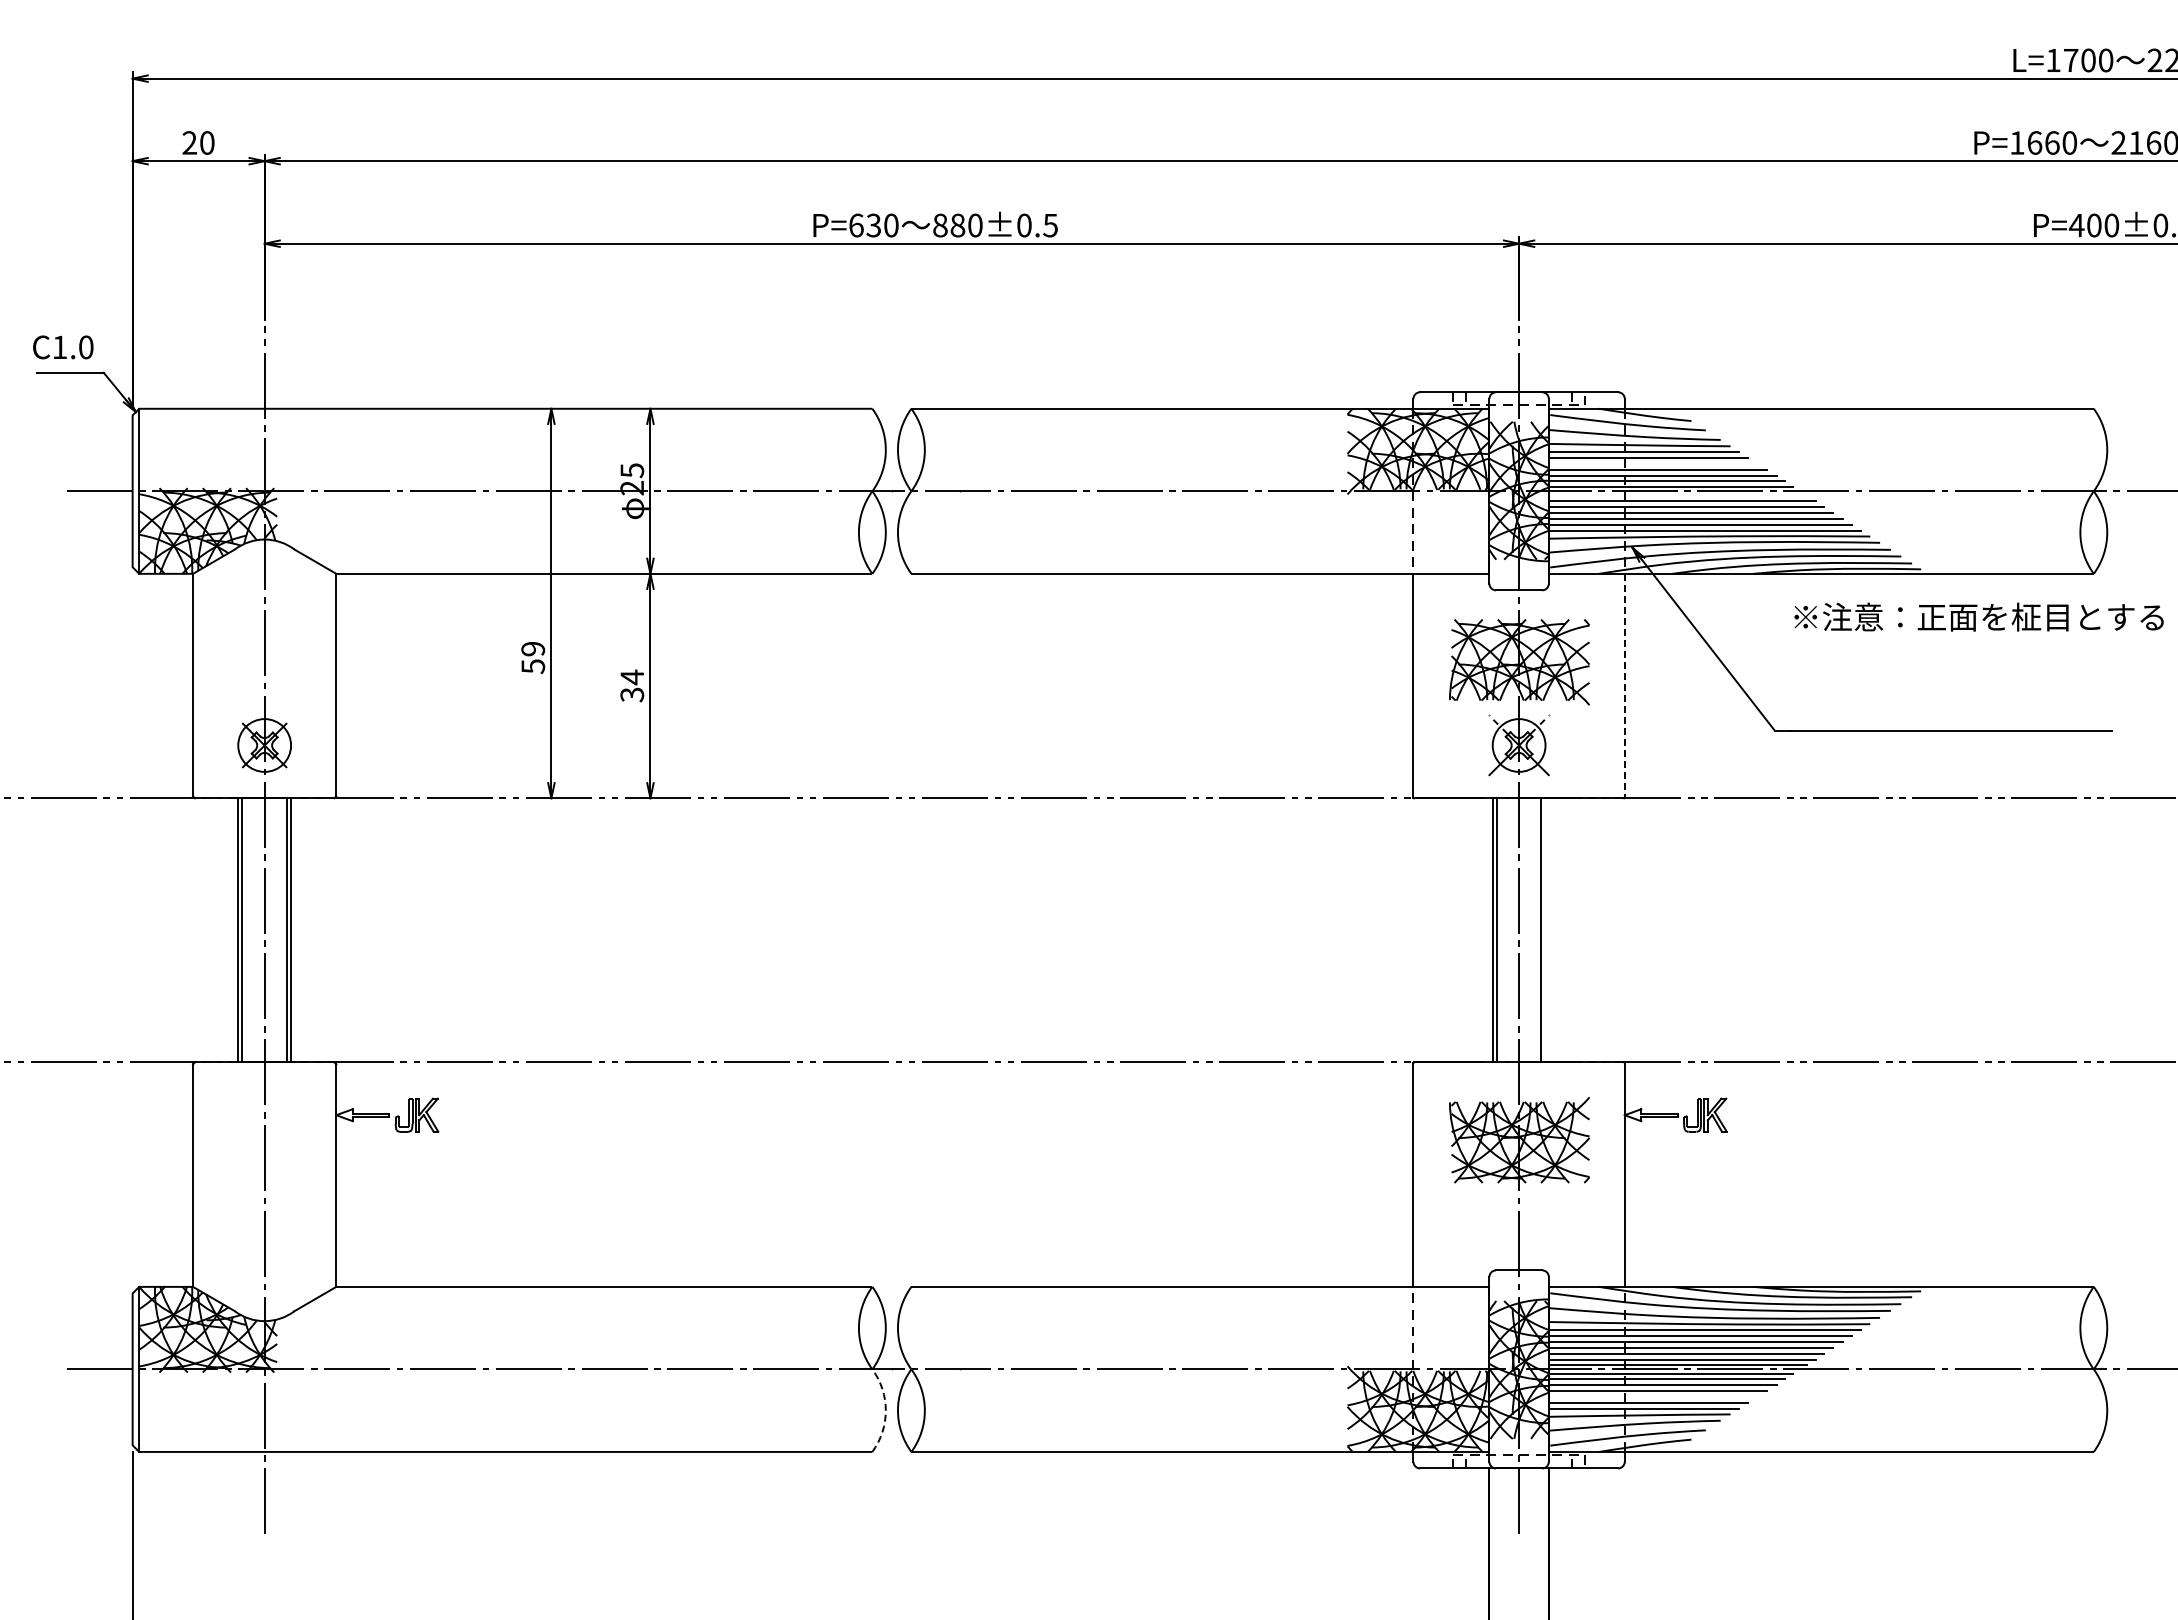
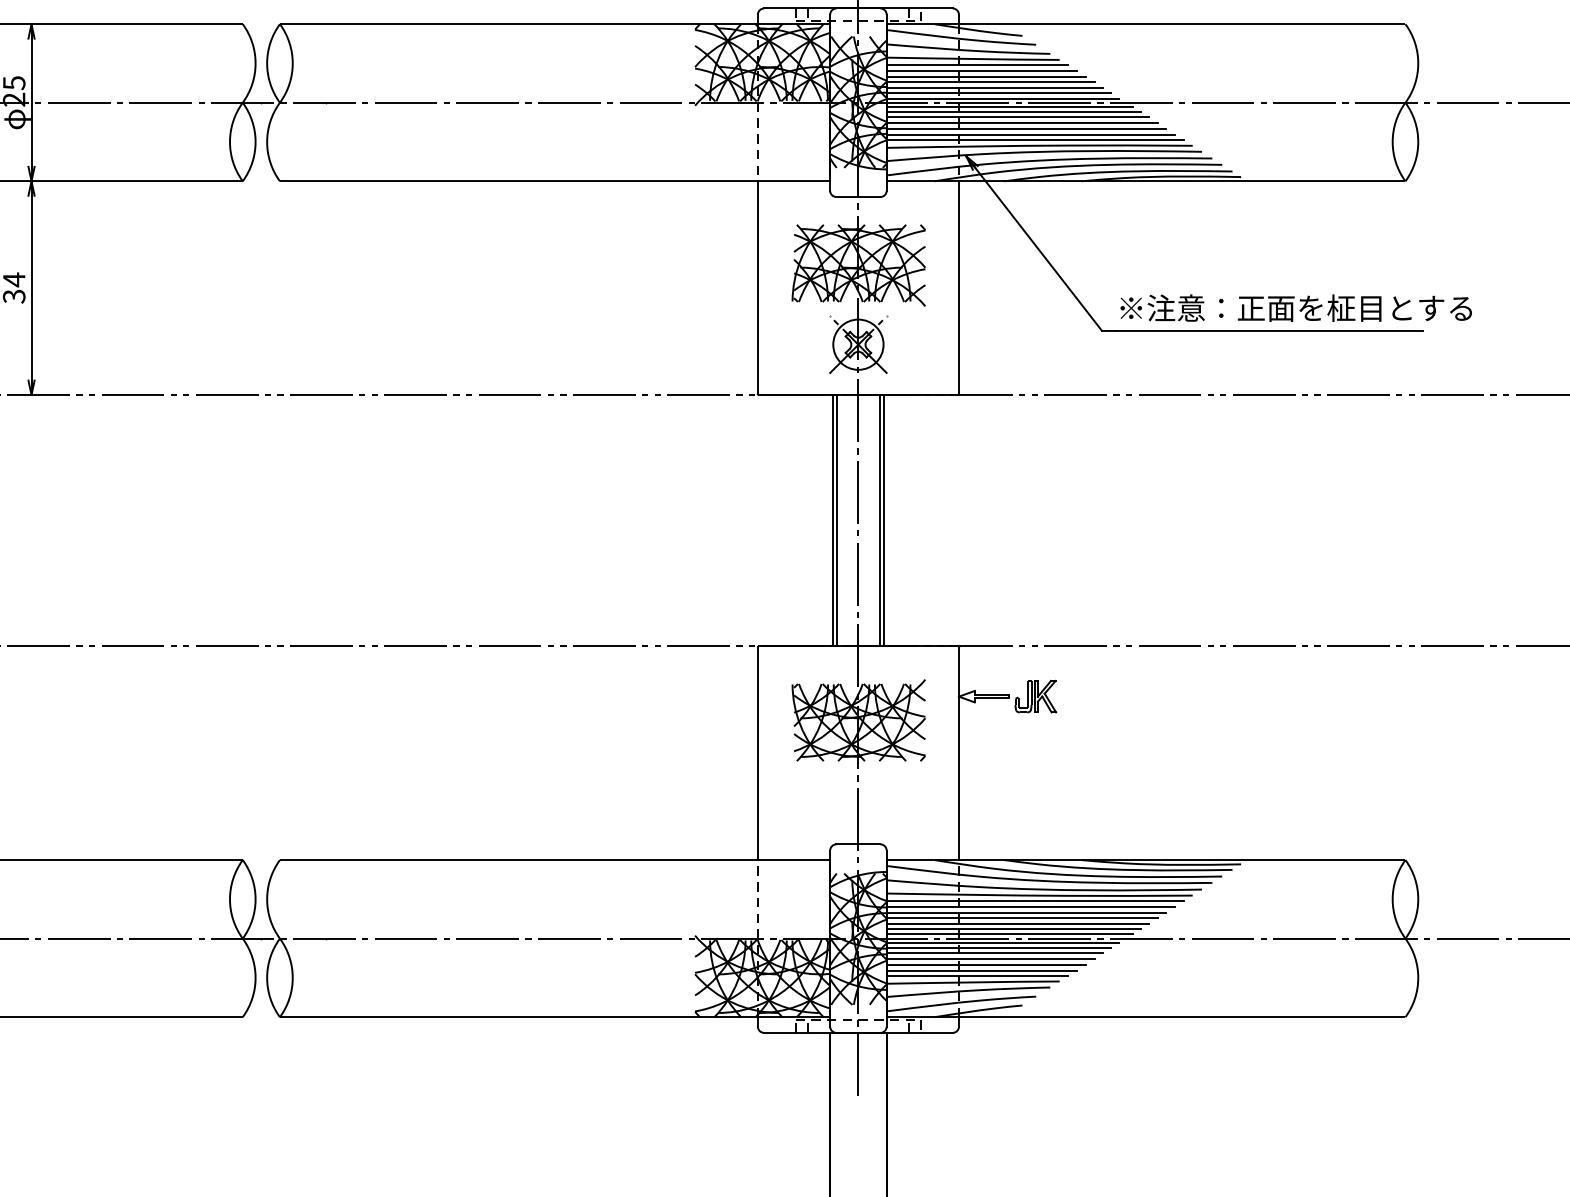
line: (1652, 463) -> (985, 76), added
line: (1677, 495) -> (1009, 106), added
text: (1978, 616) -> (1295, 307), moved
line: (1624, 685) -> (958, 287), dashed -> solid
line: (1545, 930) -> (883, 520), added
line: (1652, 1396) -> (985, 964), added
arc: (885, 1410) -> (255, 977), dashed -> solid

